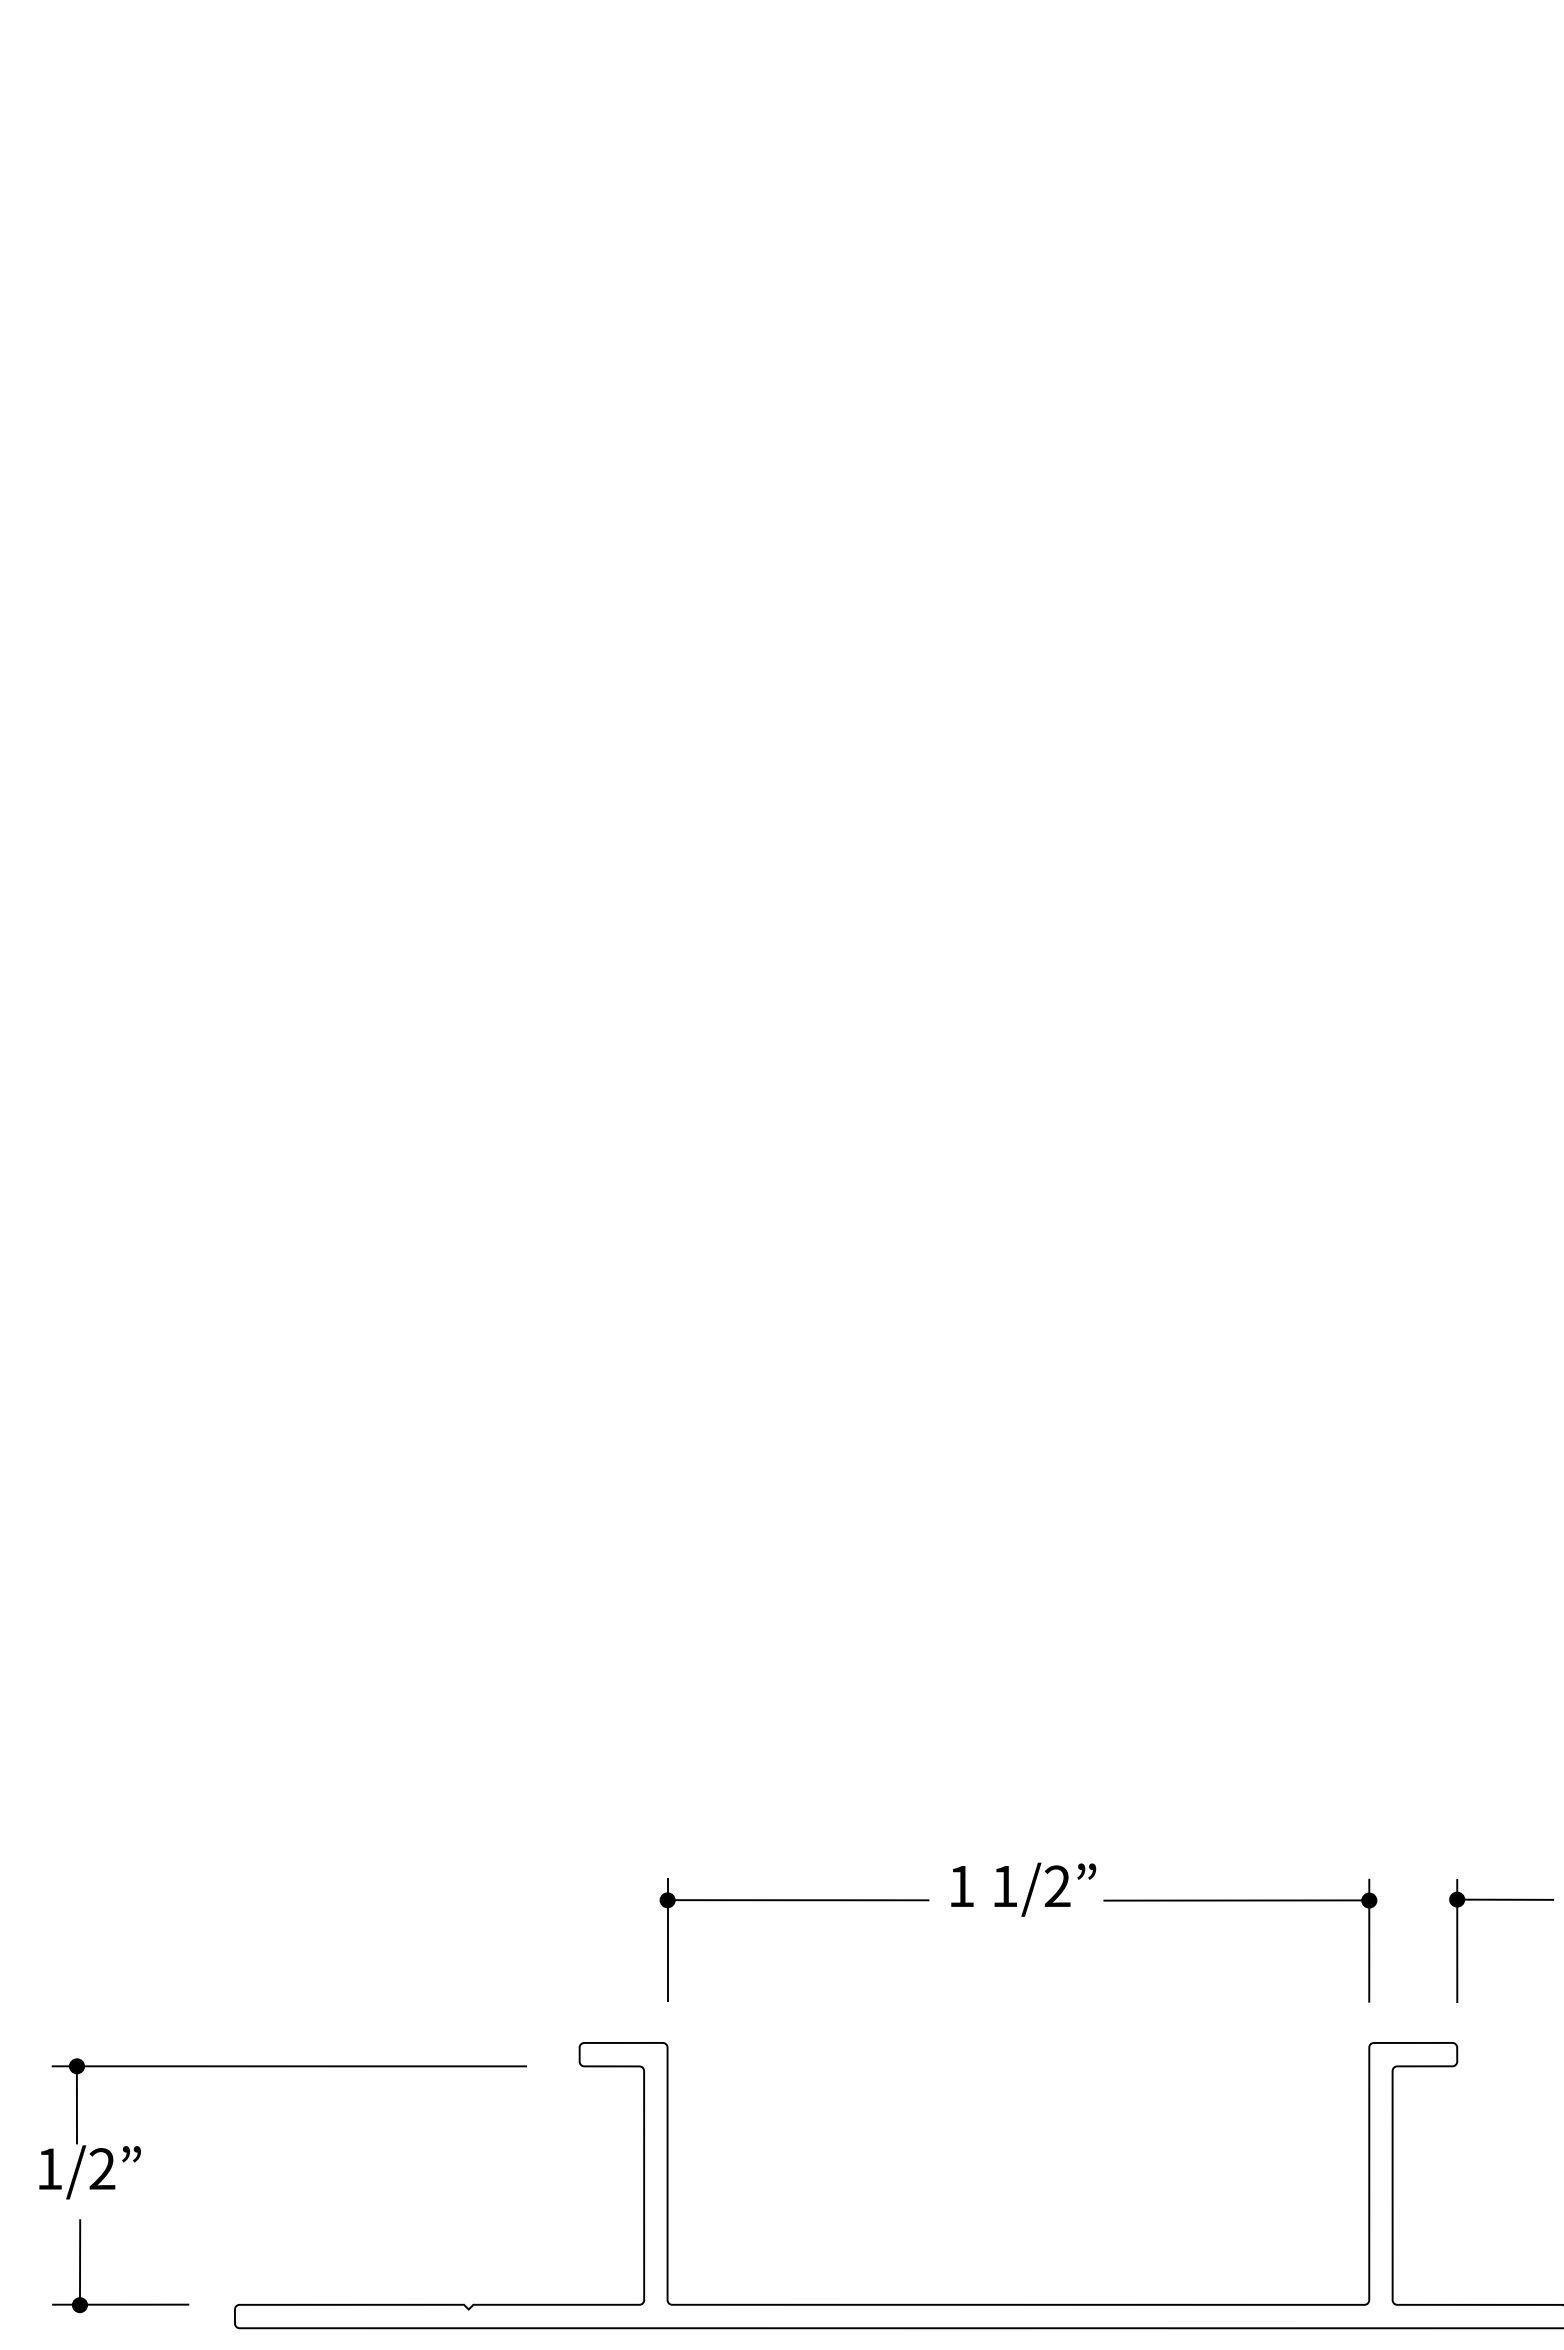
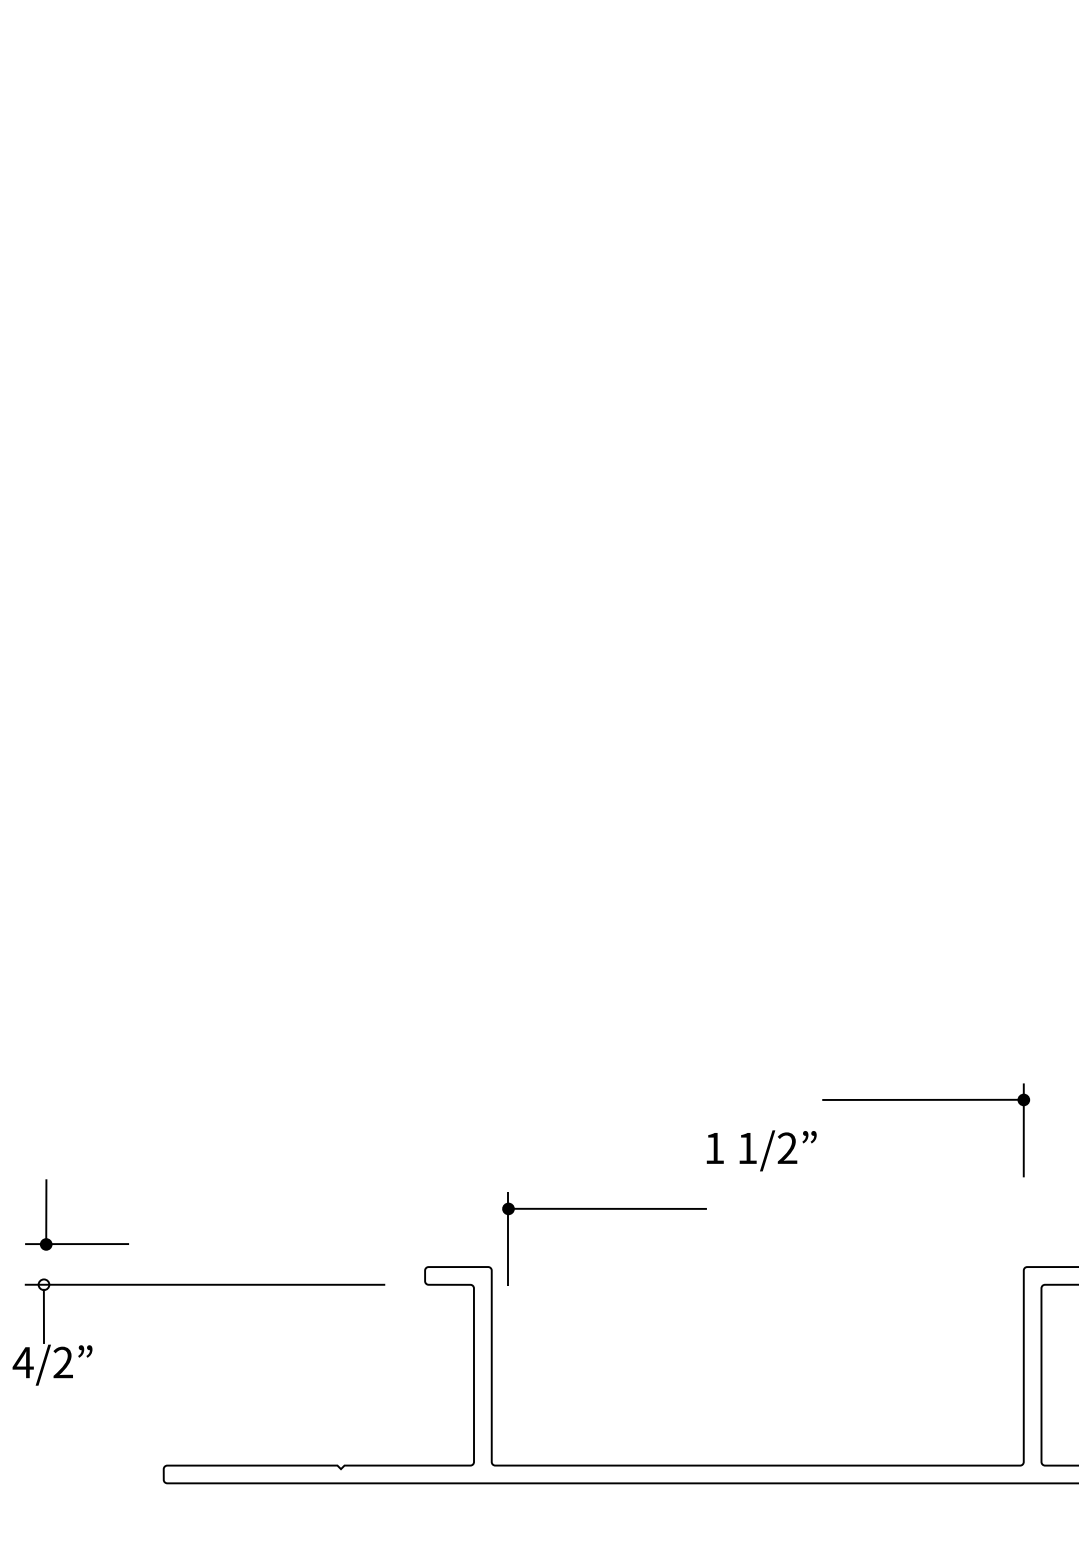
part: (794, 1901) -> (604, 1209), moved
part: (1240, 1901) -> (926, 1100), moved
fill: (76, 2066) -> (43, 1284), removed
text: (49, 2168) -> (23, 1362), 1/2 -> 4/2
part: (120, 2303) -> (76, 1243), moved

